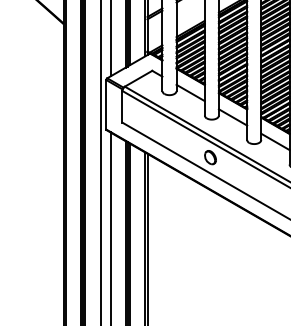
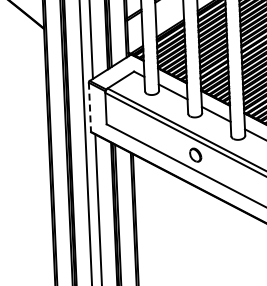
line: (106, 104) -> (90, 106), solid -> dashed

